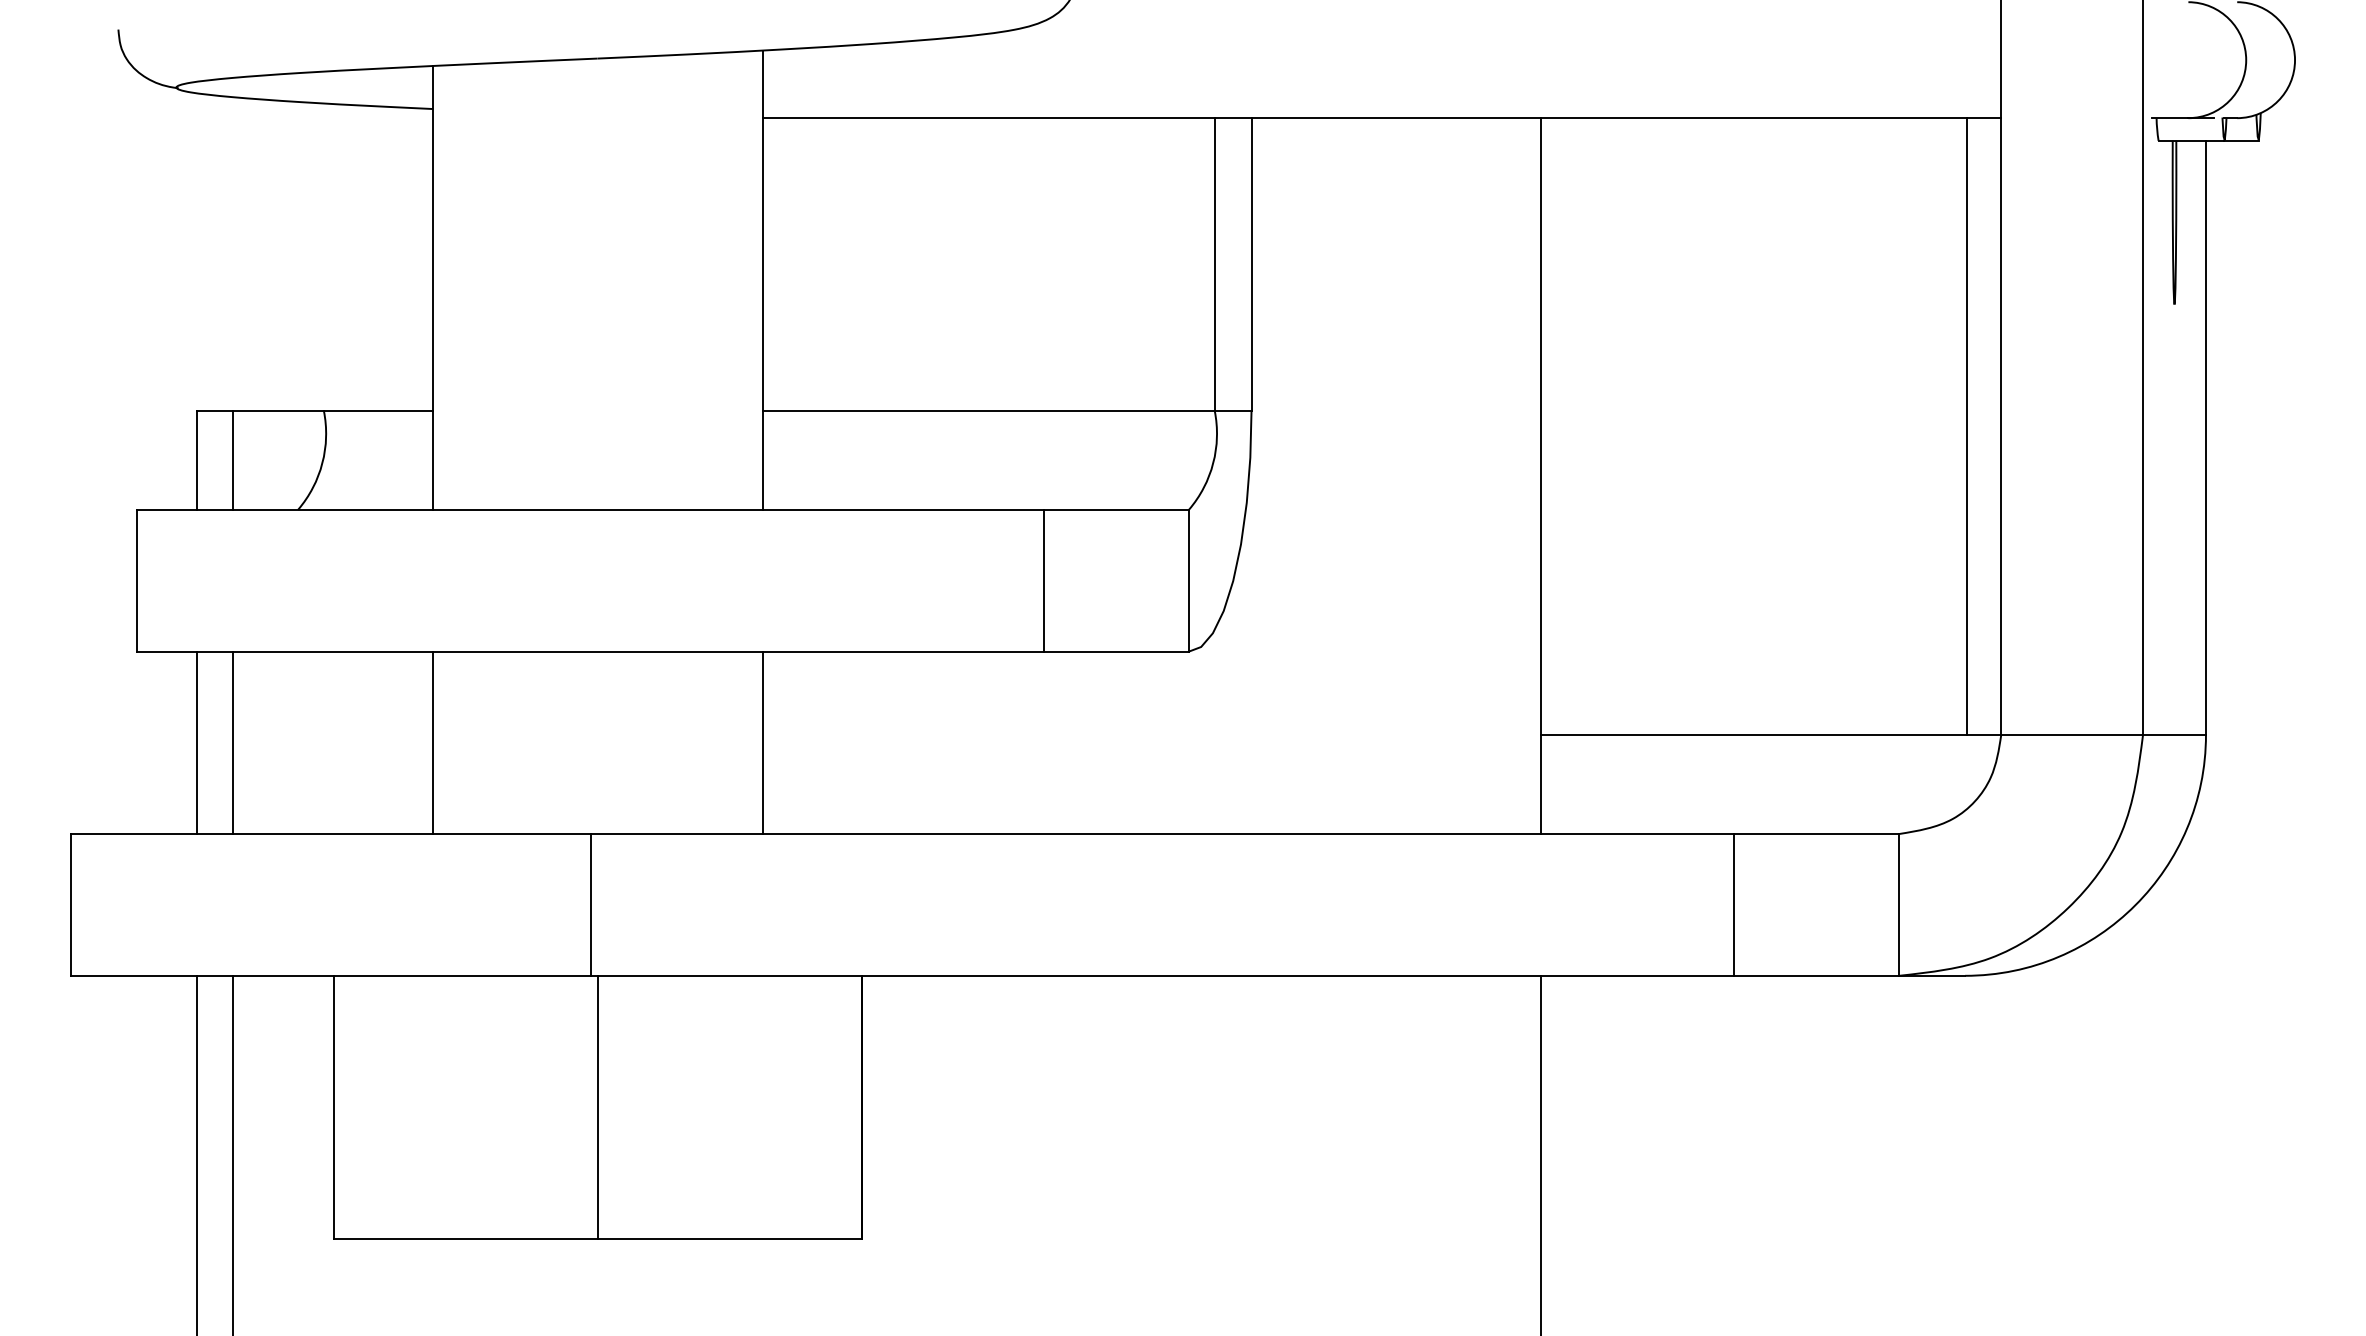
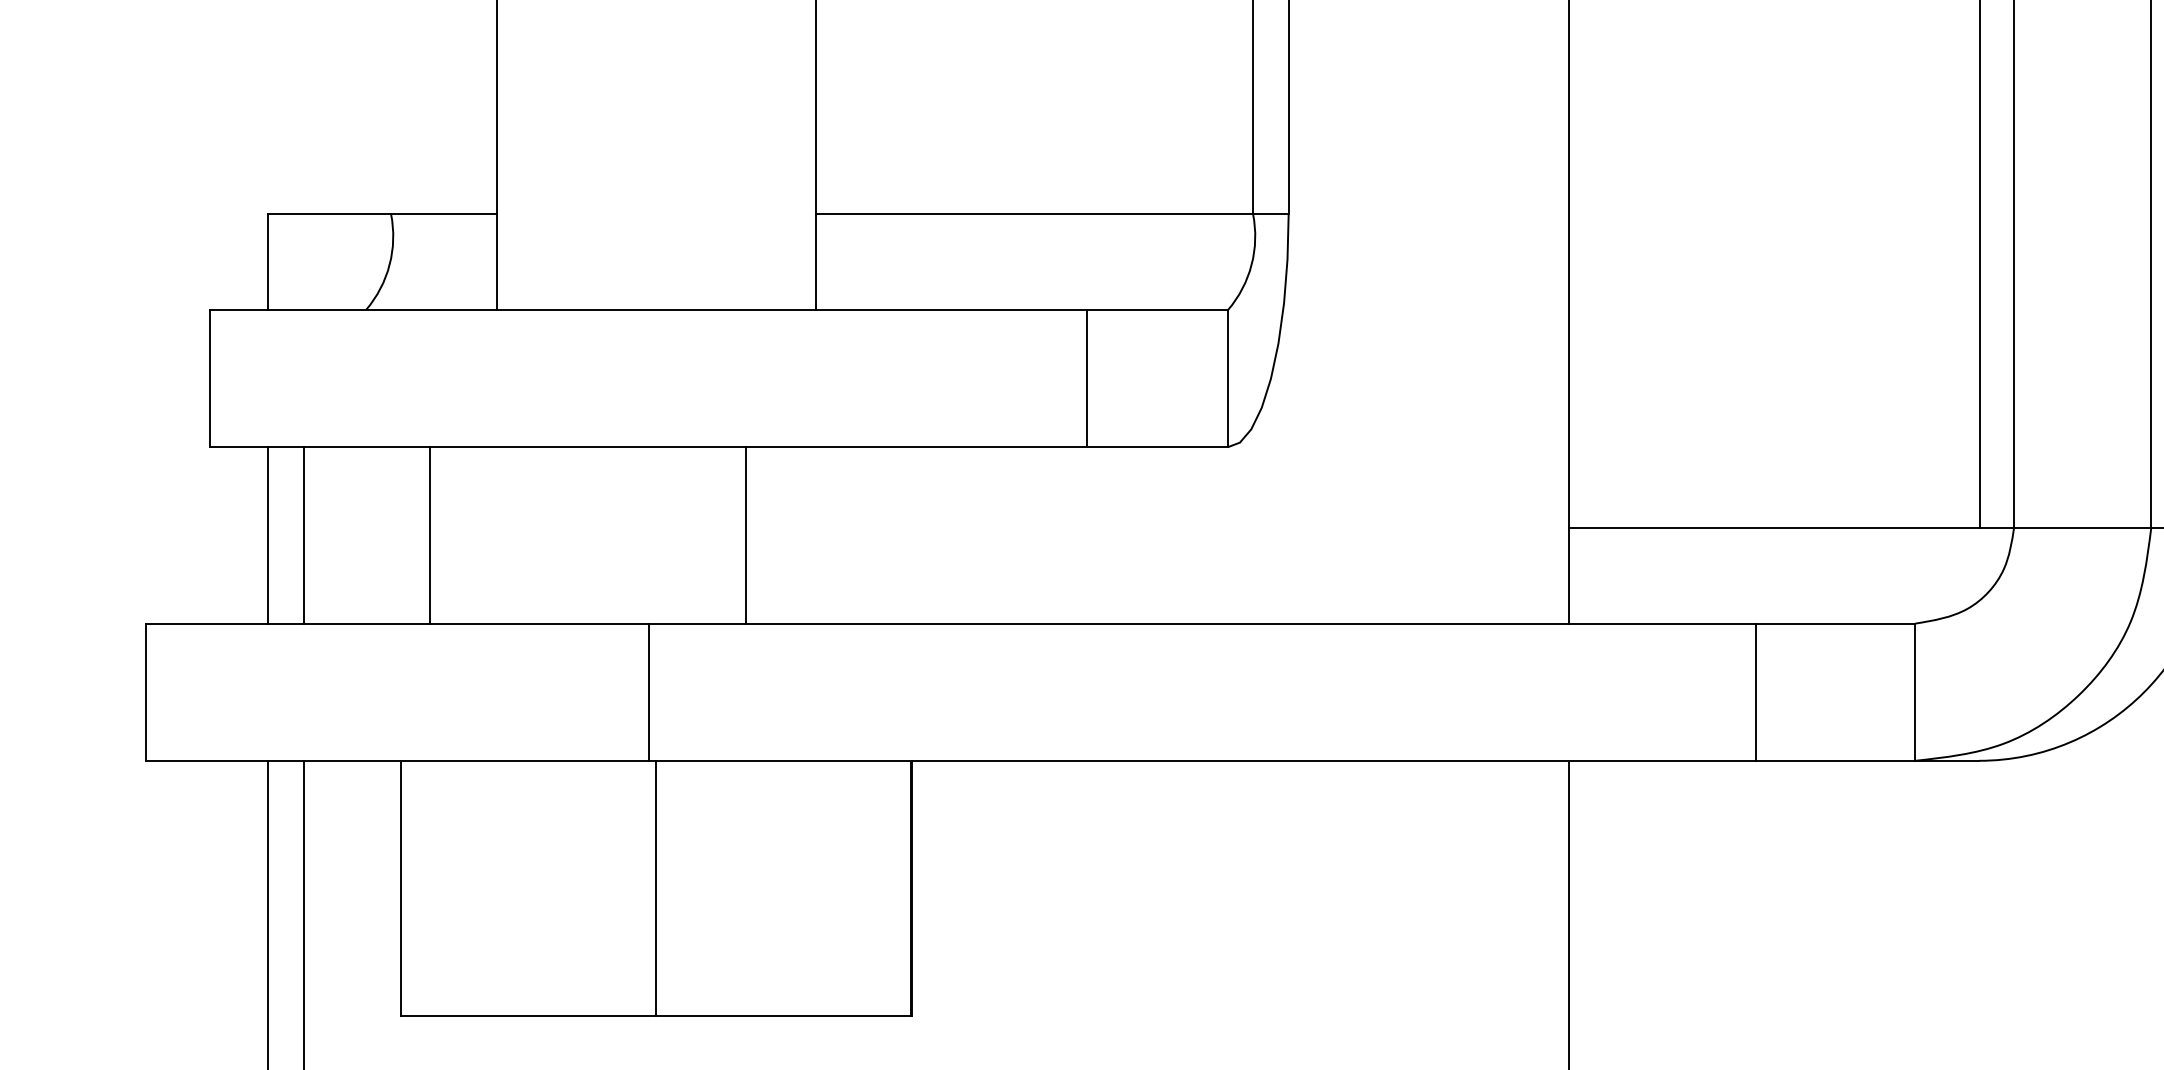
line: (233, 459) -> (303, 261), removed
line: (433, 742) -> (430, 535), moved
line: (762, 742) -> (745, 535), moved

